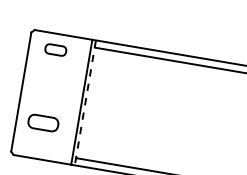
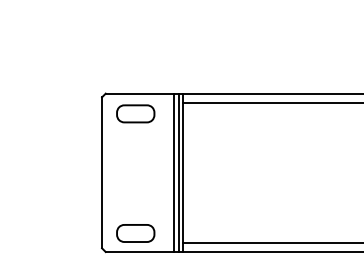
part: (55, 49) -> (135, 113), size x1.43
line: (78, 101) -> (174, 172), added
line: (85, 103) -> (183, 173), dashed -> solid
part: (43, 123) -> (135, 233), moved

